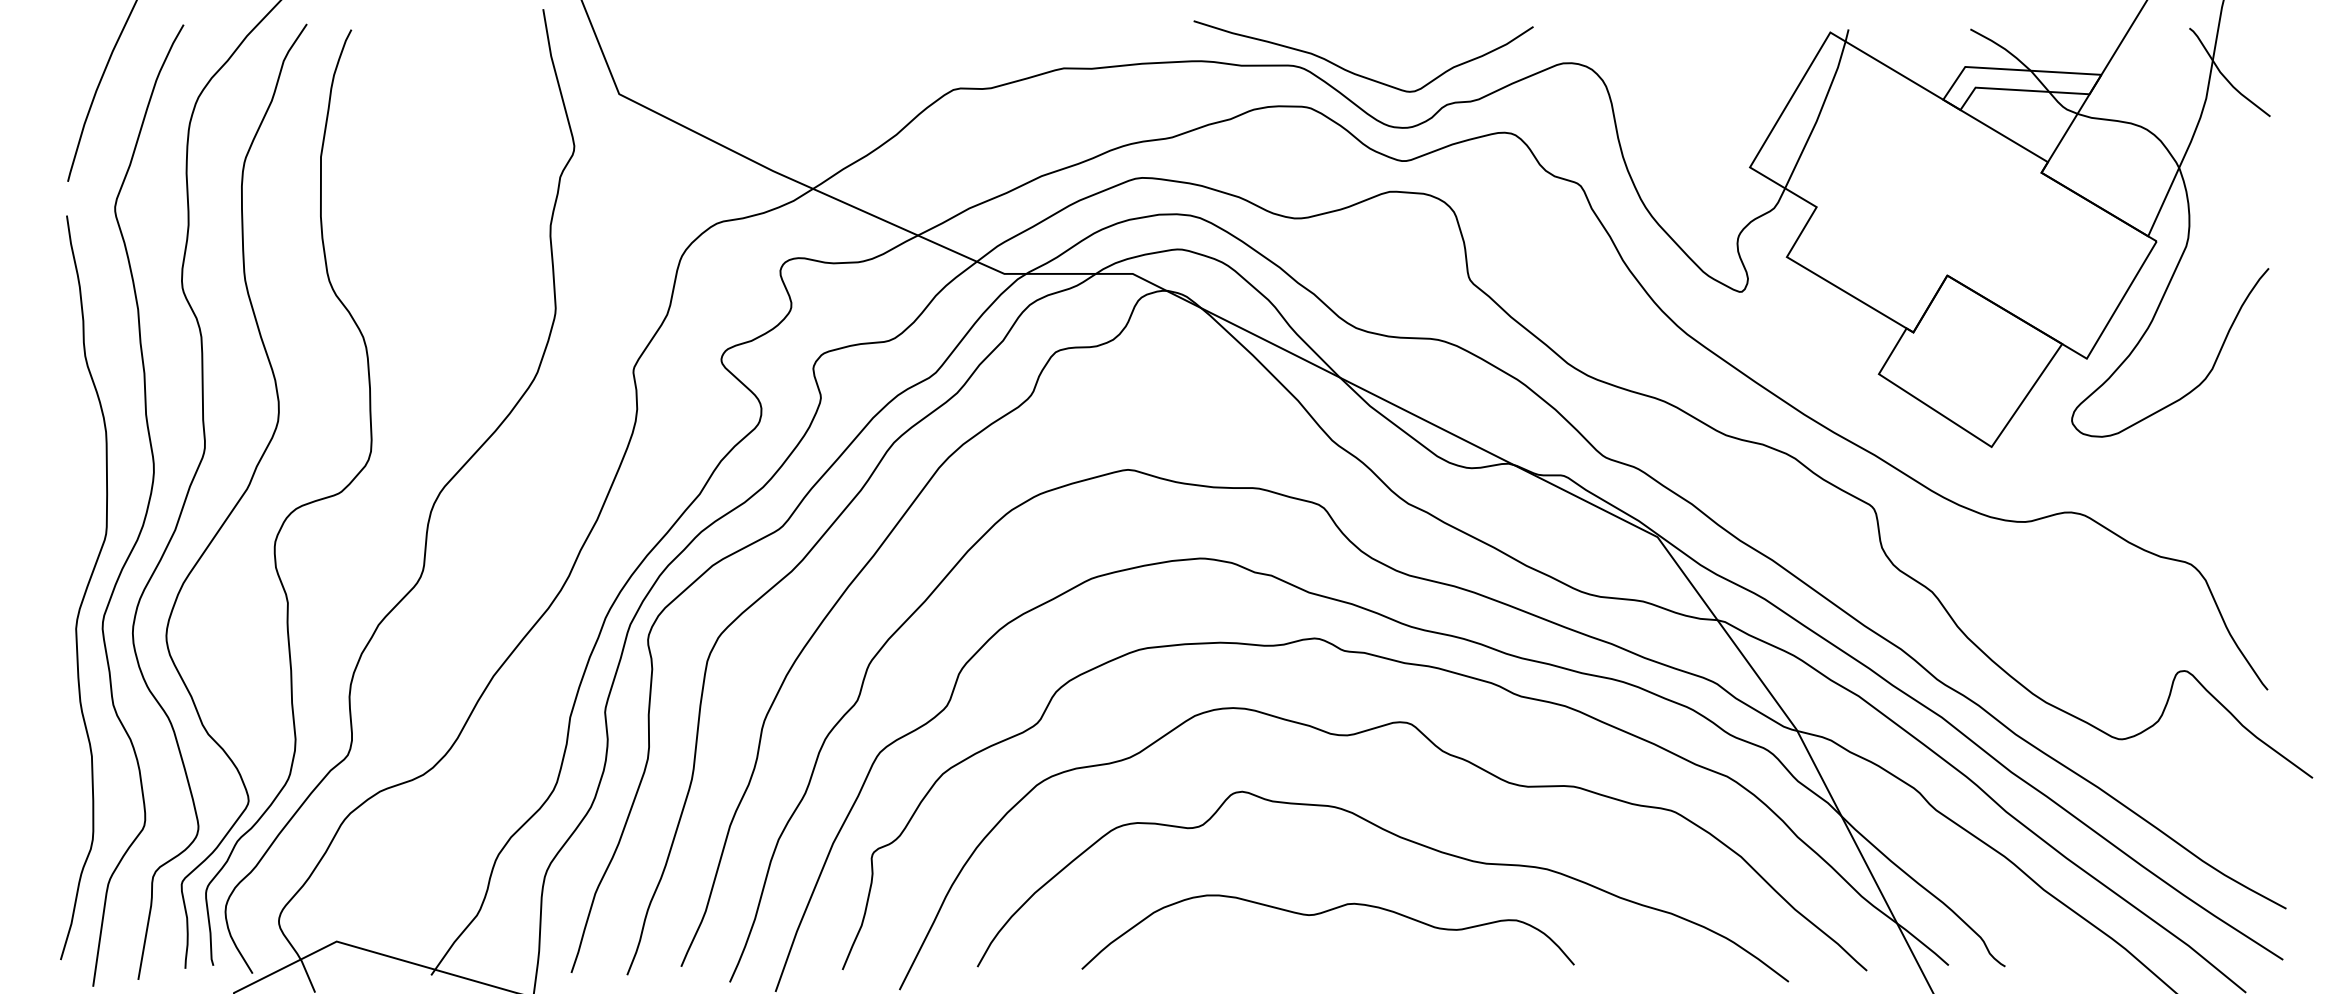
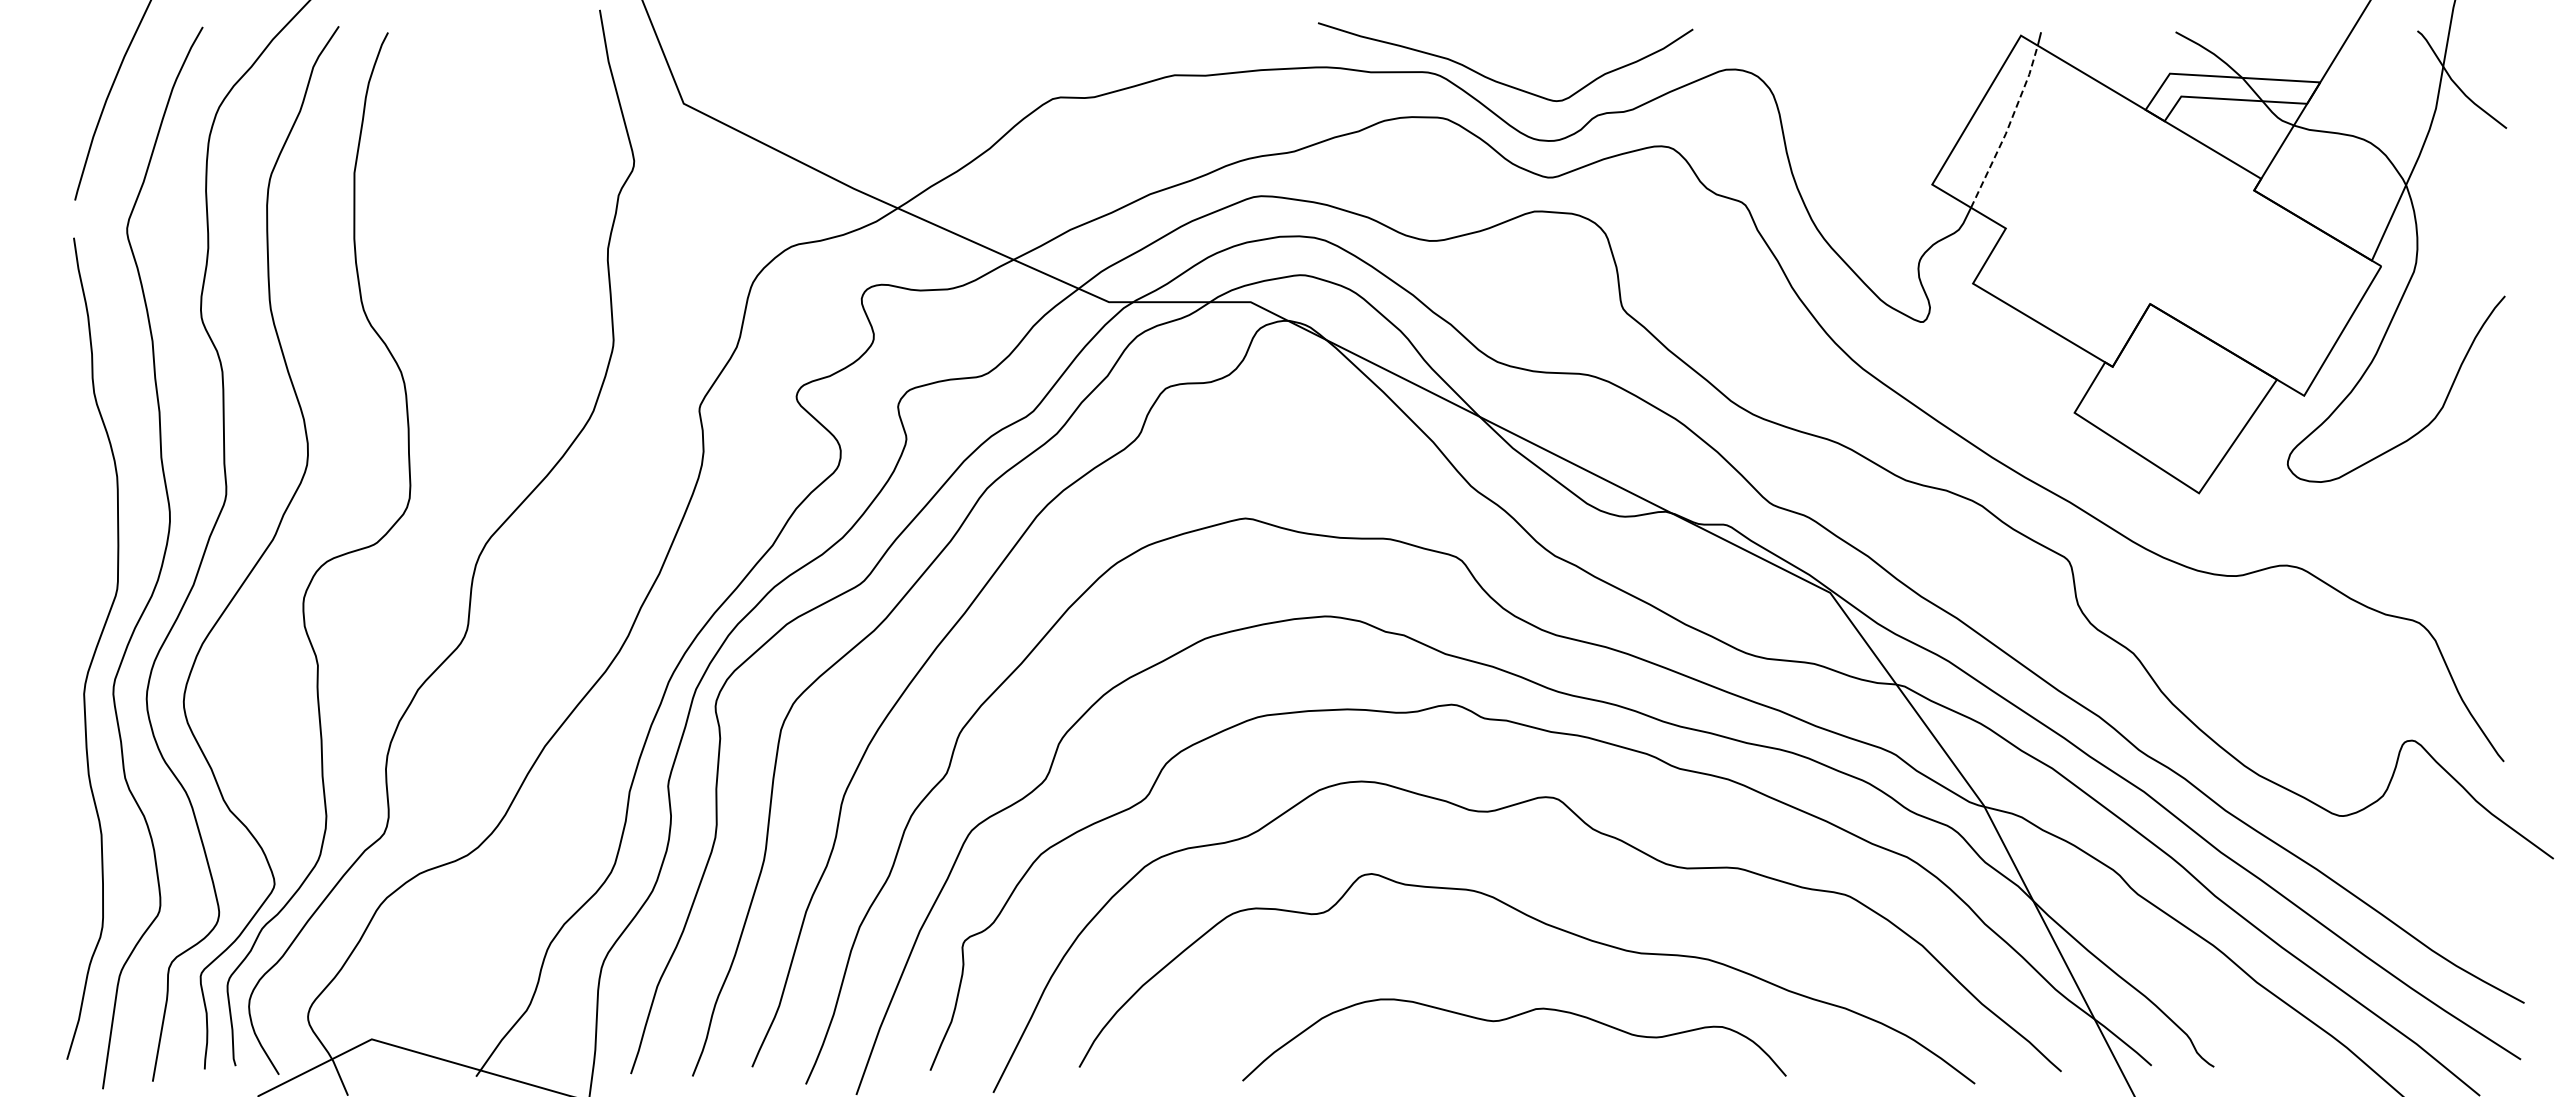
line: (1819, 115) -> (2008, 127), solid -> dashed
curve: (1322, 913) -> (1508, 1019), moved

